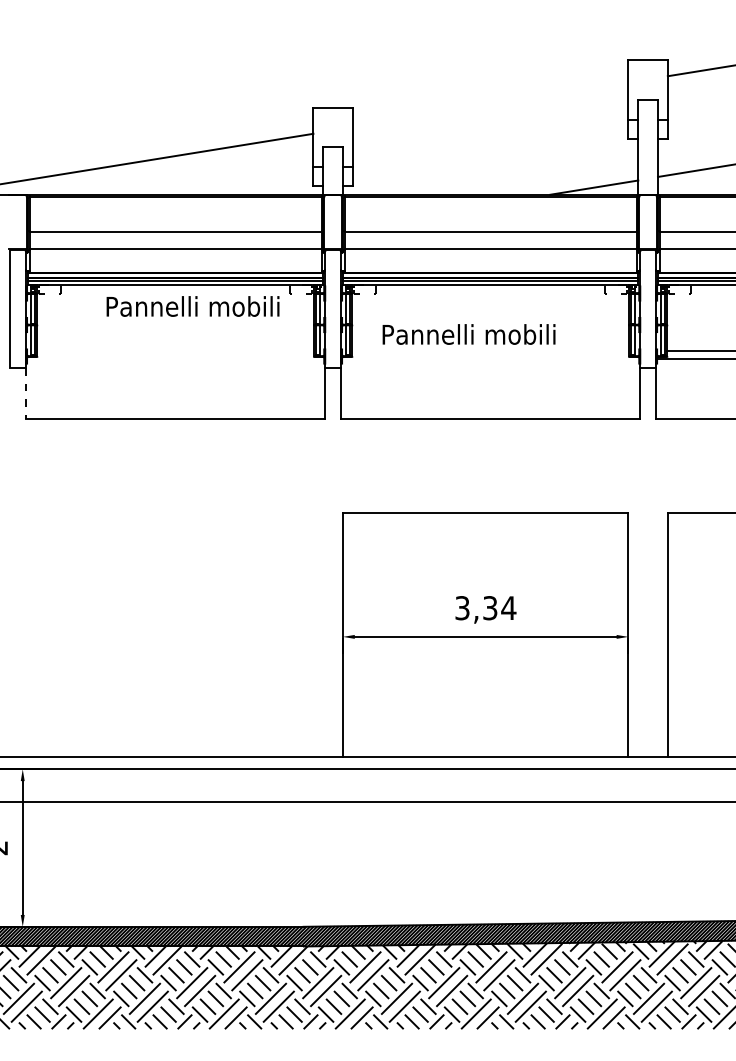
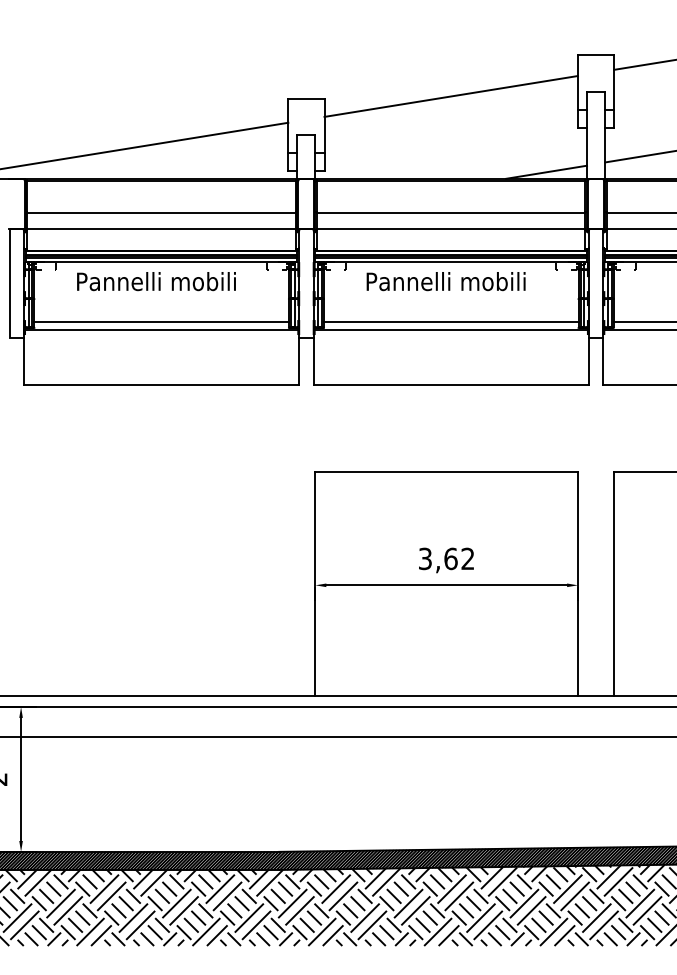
line: (490, 104) -> (451, 95), added
text: (192, 306) -> (155, 281), moved
text: (468, 334) -> (445, 281), moved
line: (175, 350) -> (161, 322), added
line: (490, 350) -> (451, 322), added
line: (175, 359) -> (161, 330), added
line: (490, 359) -> (451, 330), added
line: (25, 393) -> (23, 361), dashed -> solid
text: (499, 608) -> (459, 559), 3,34 -> 3,62

